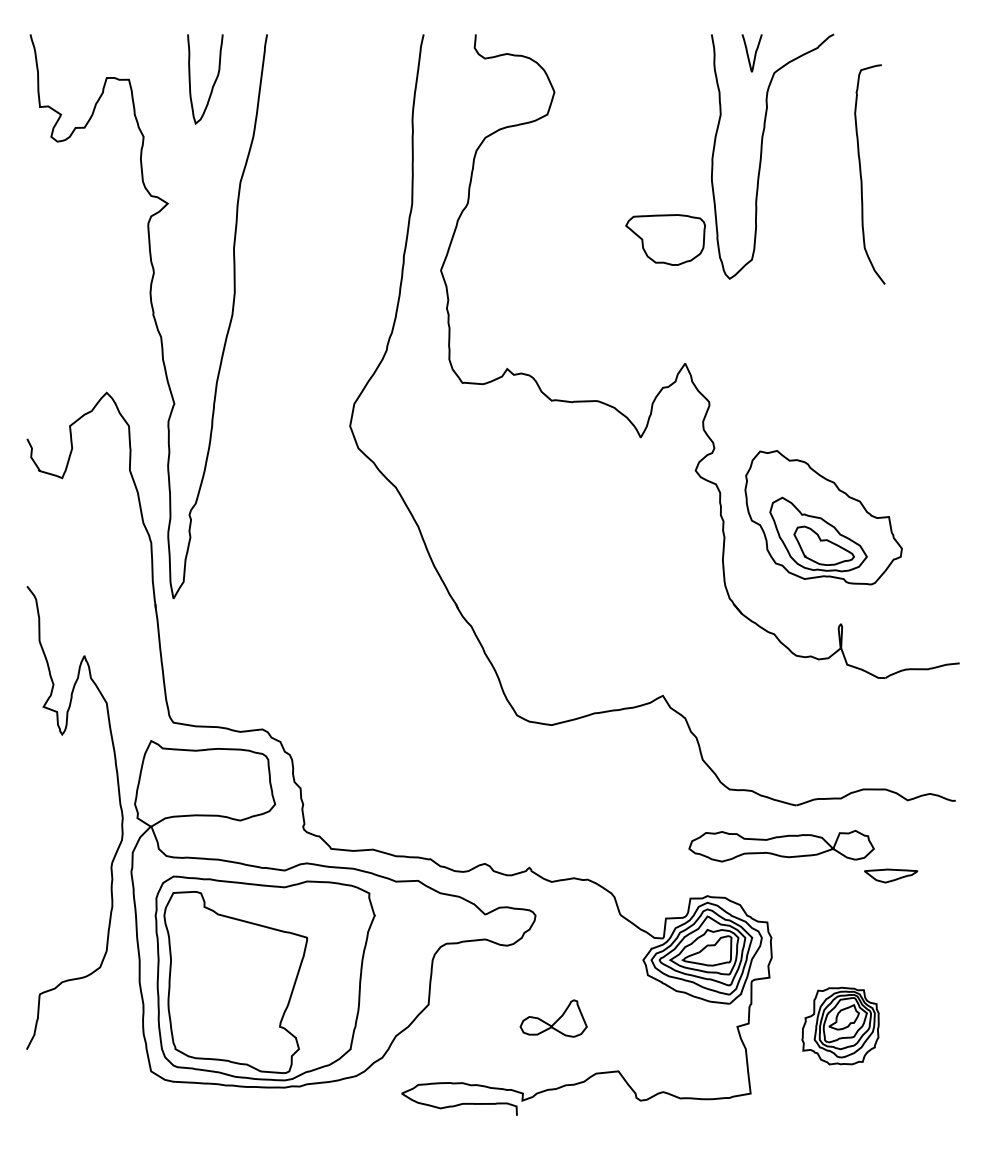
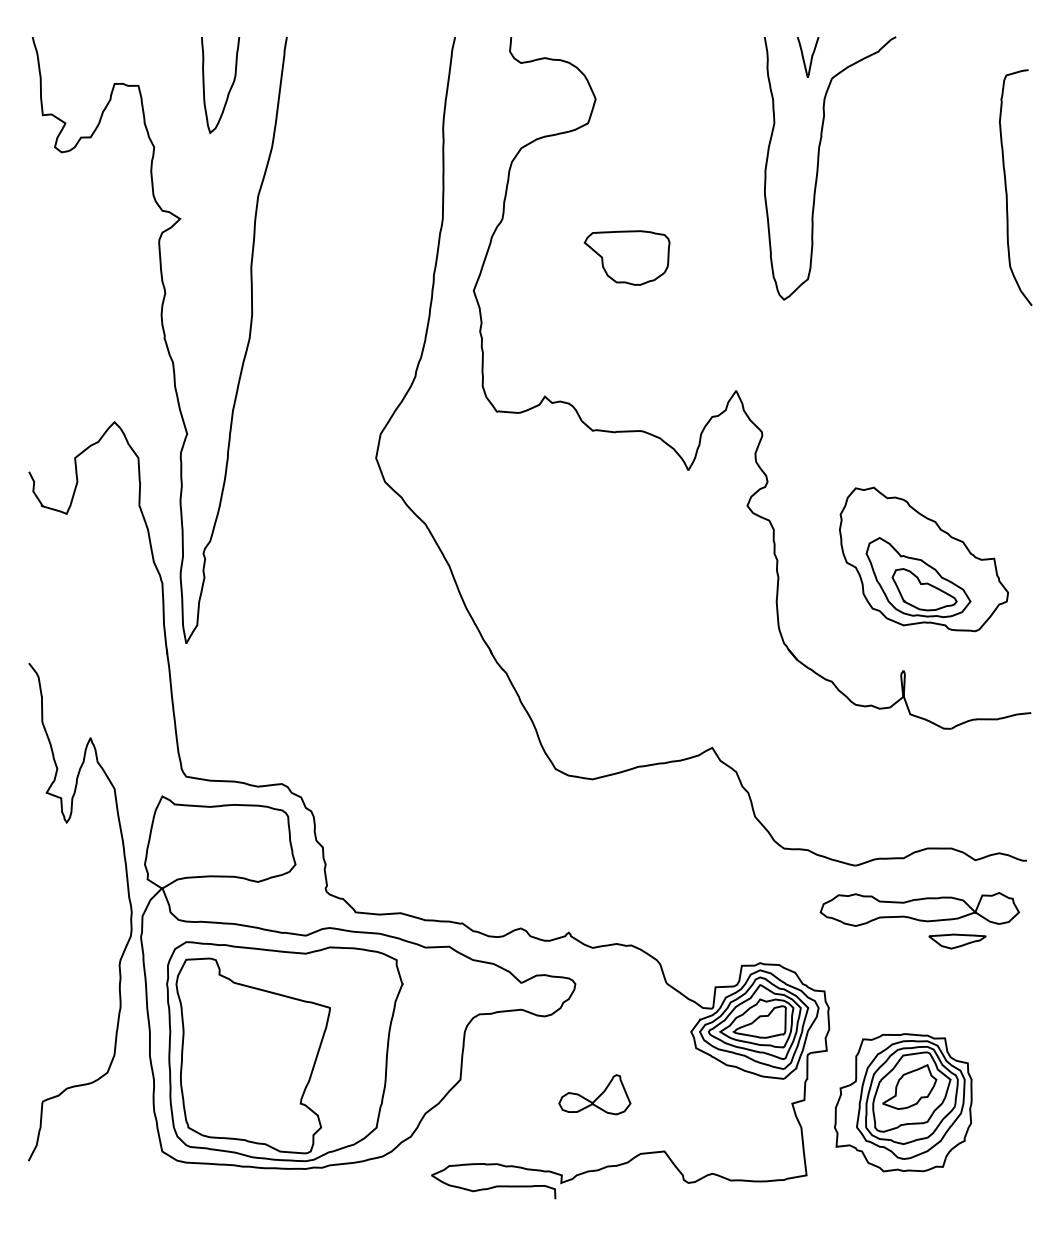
curve: (862, 177) -> (1007, 190), moved
part: (665, 239) -> (626, 257), moved
part: (823, 517) -> (923, 559), moved
curve: (119, 806) -> (128, 899), moved
part: (781, 846) -> (919, 909), moved
part: (839, 1025) -> (902, 1102), size x1.67

